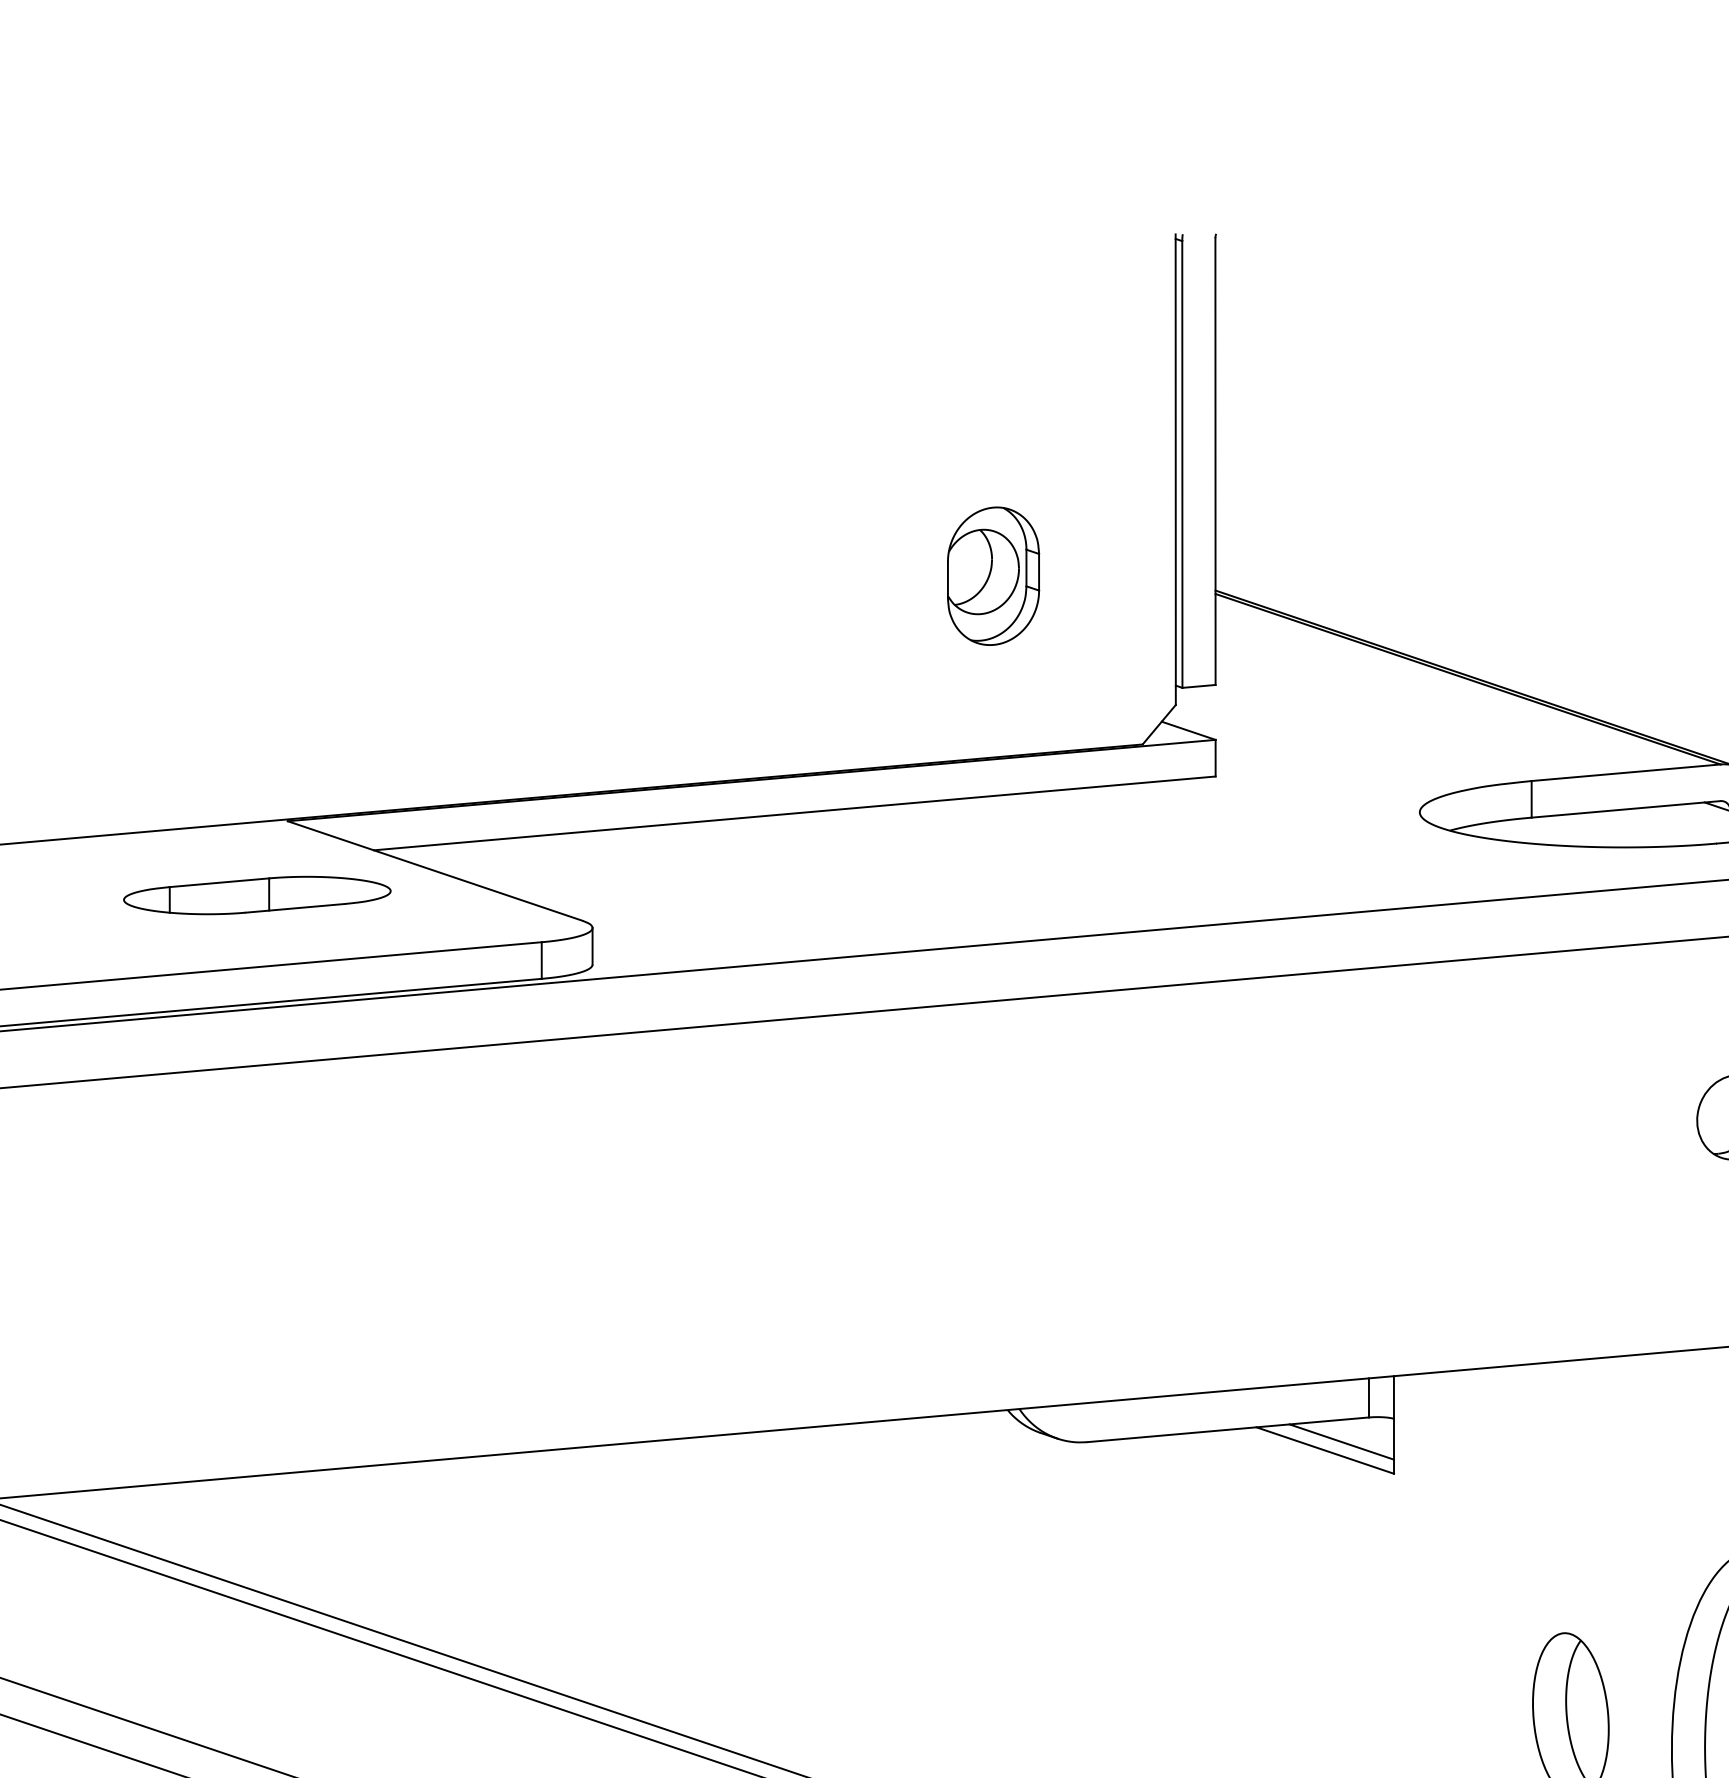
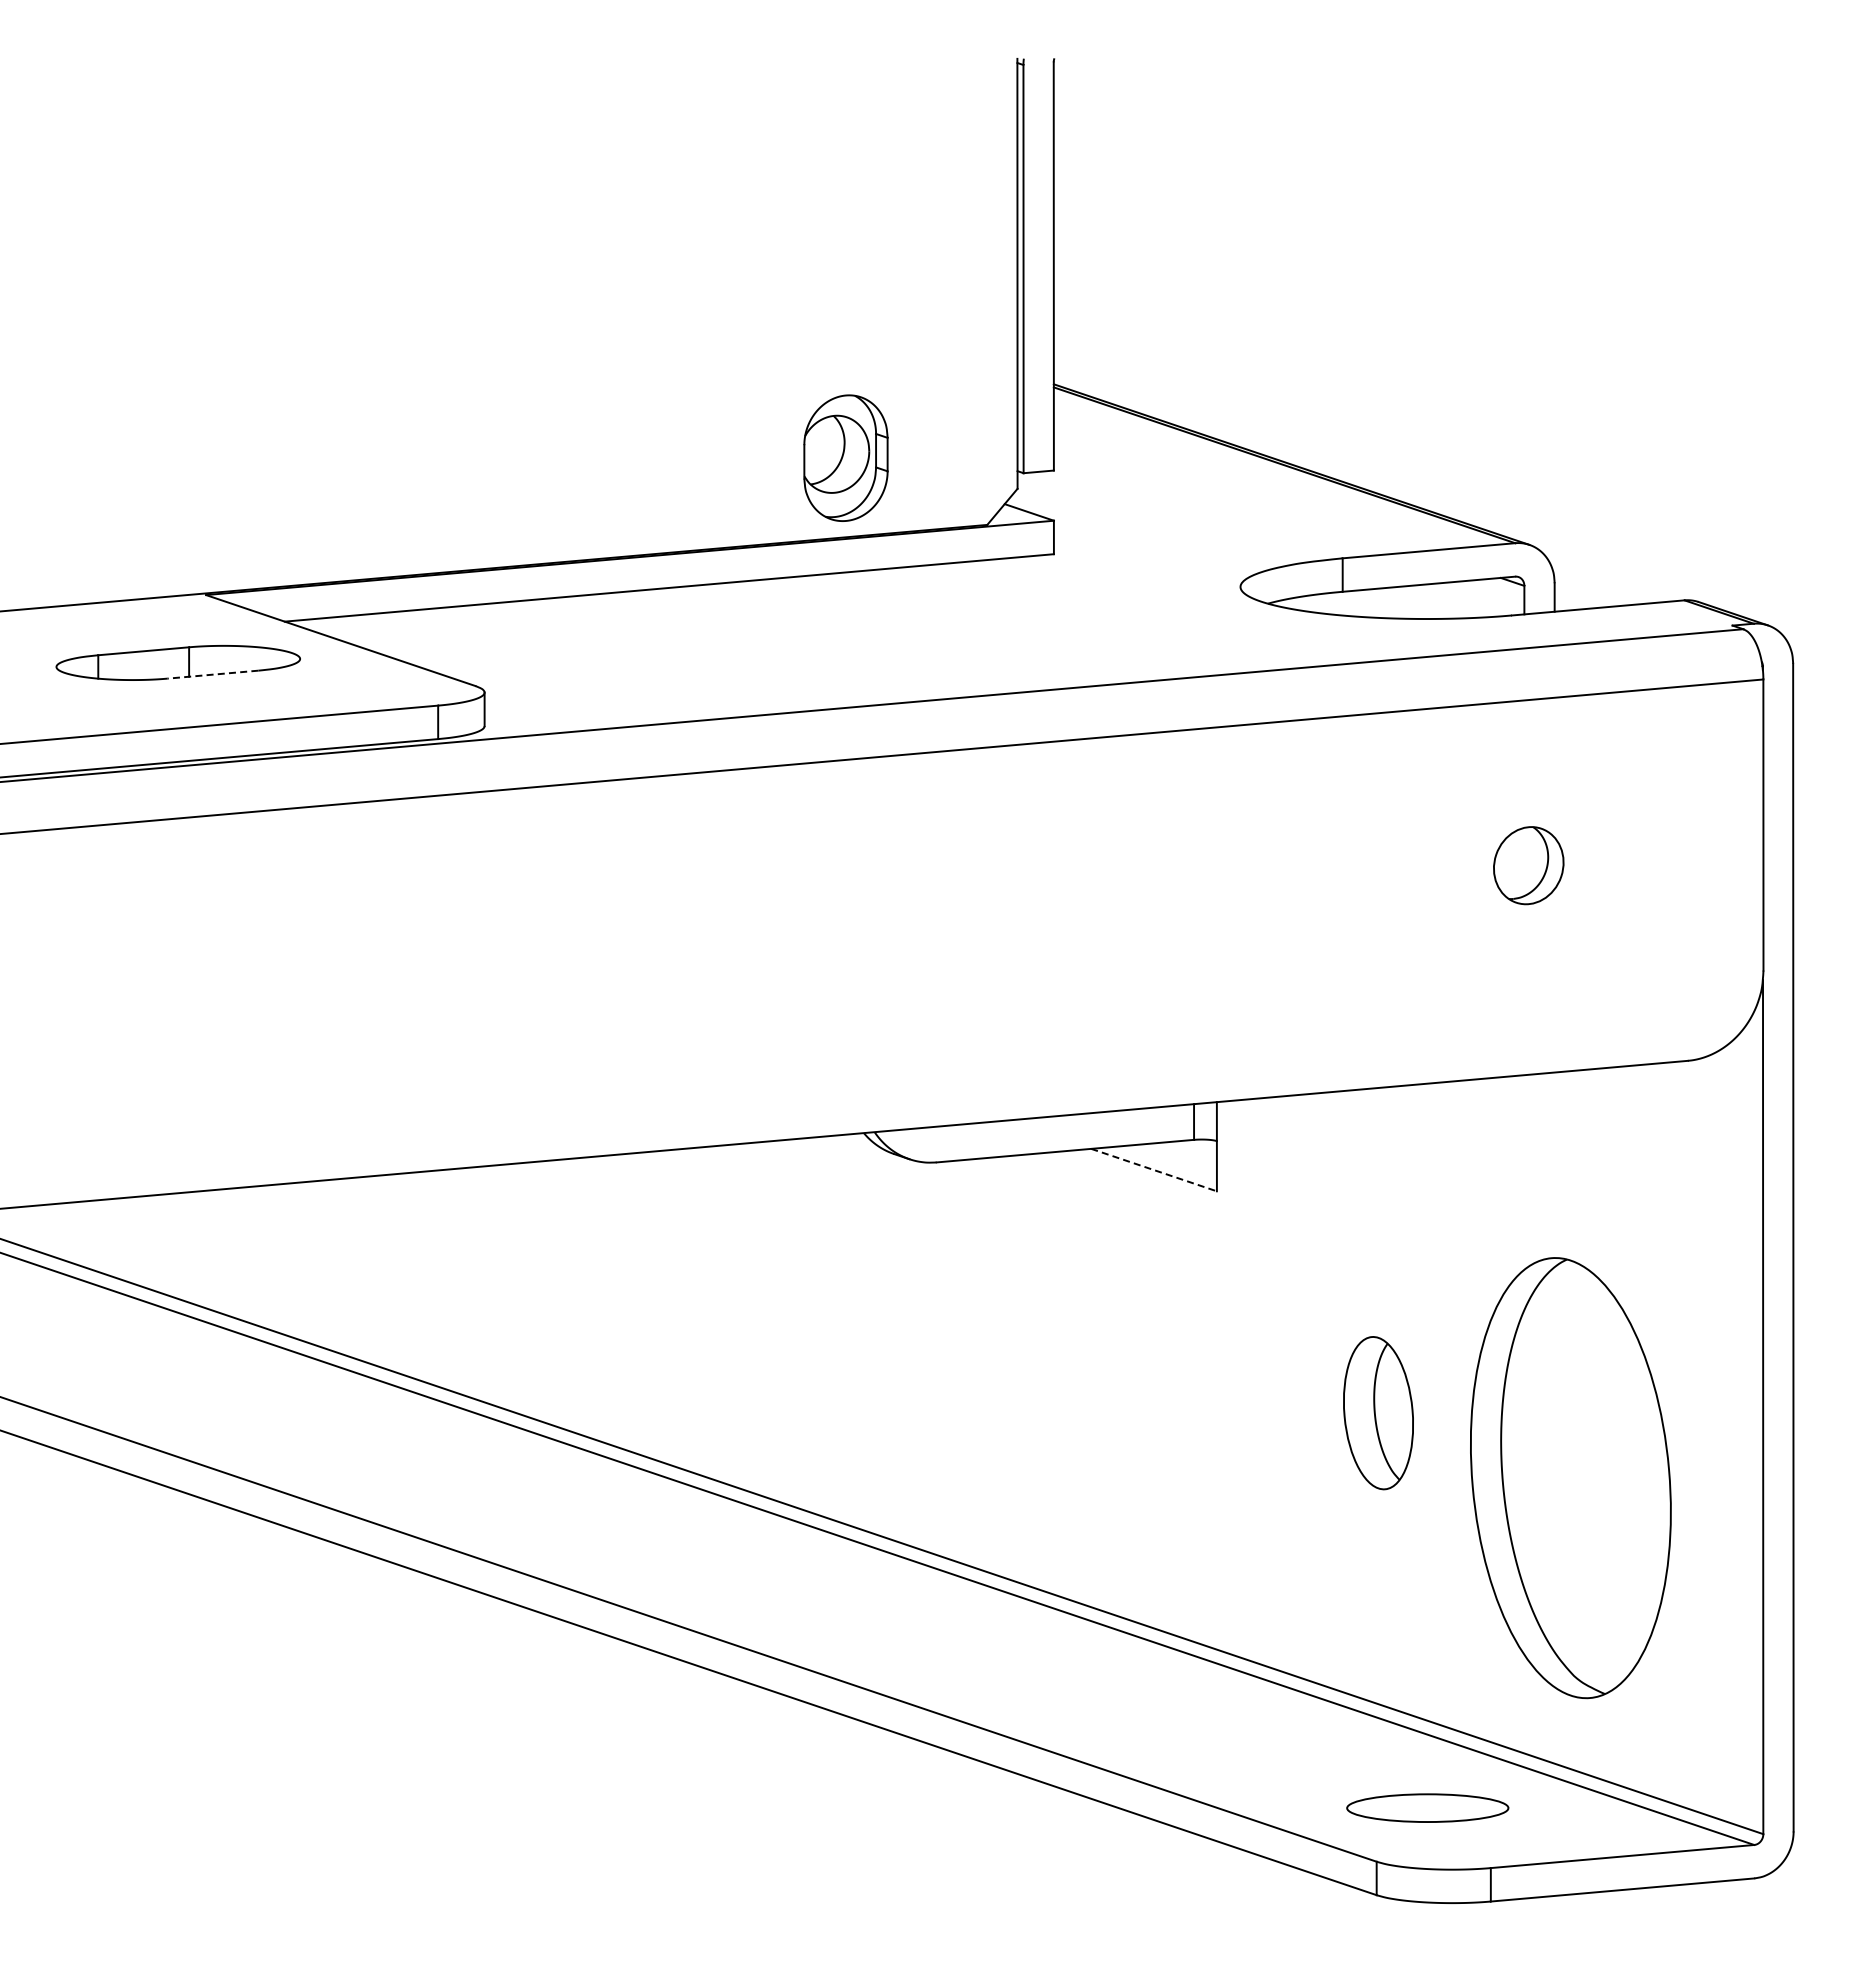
part: (992, 575) -> (845, 457), moved
line: (294, 908) -> (212, 674), solid -> dashed
line: (1341, 1442) -> (1168, 1162), removed
line: (1325, 1450) -> (1154, 1170), solid -> dashed

